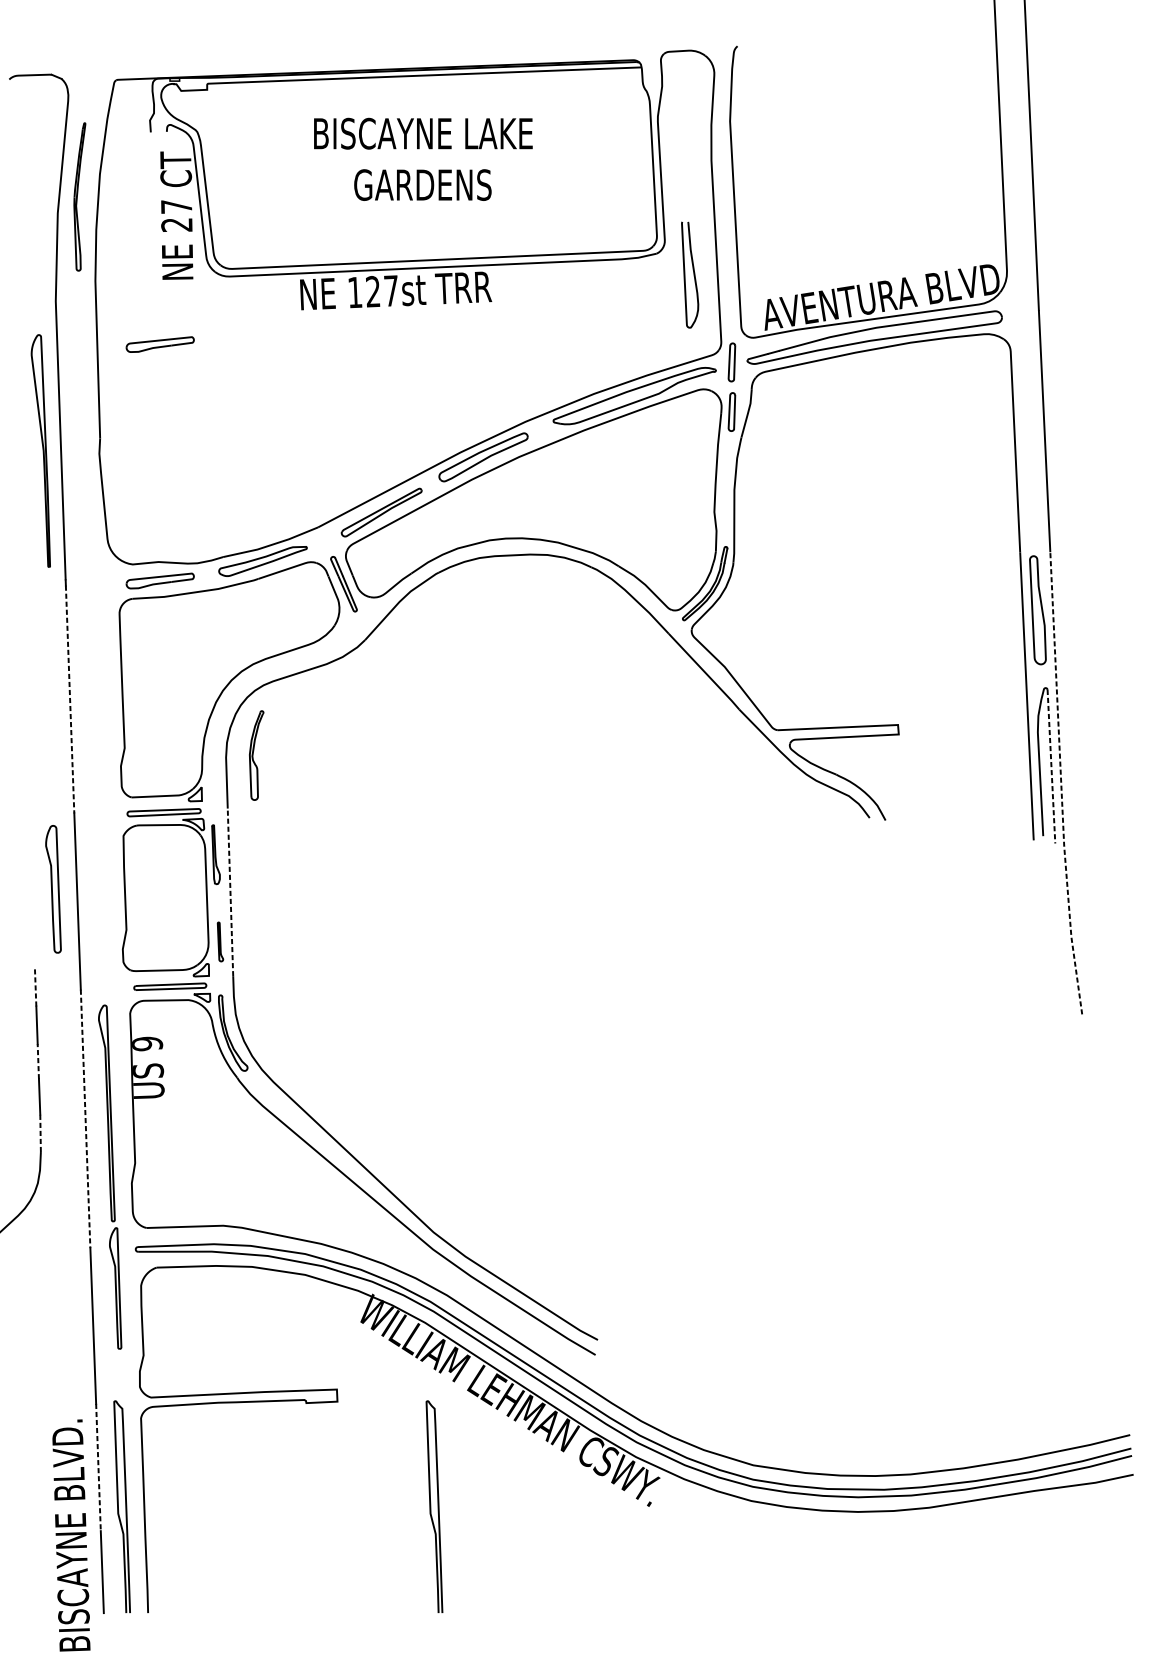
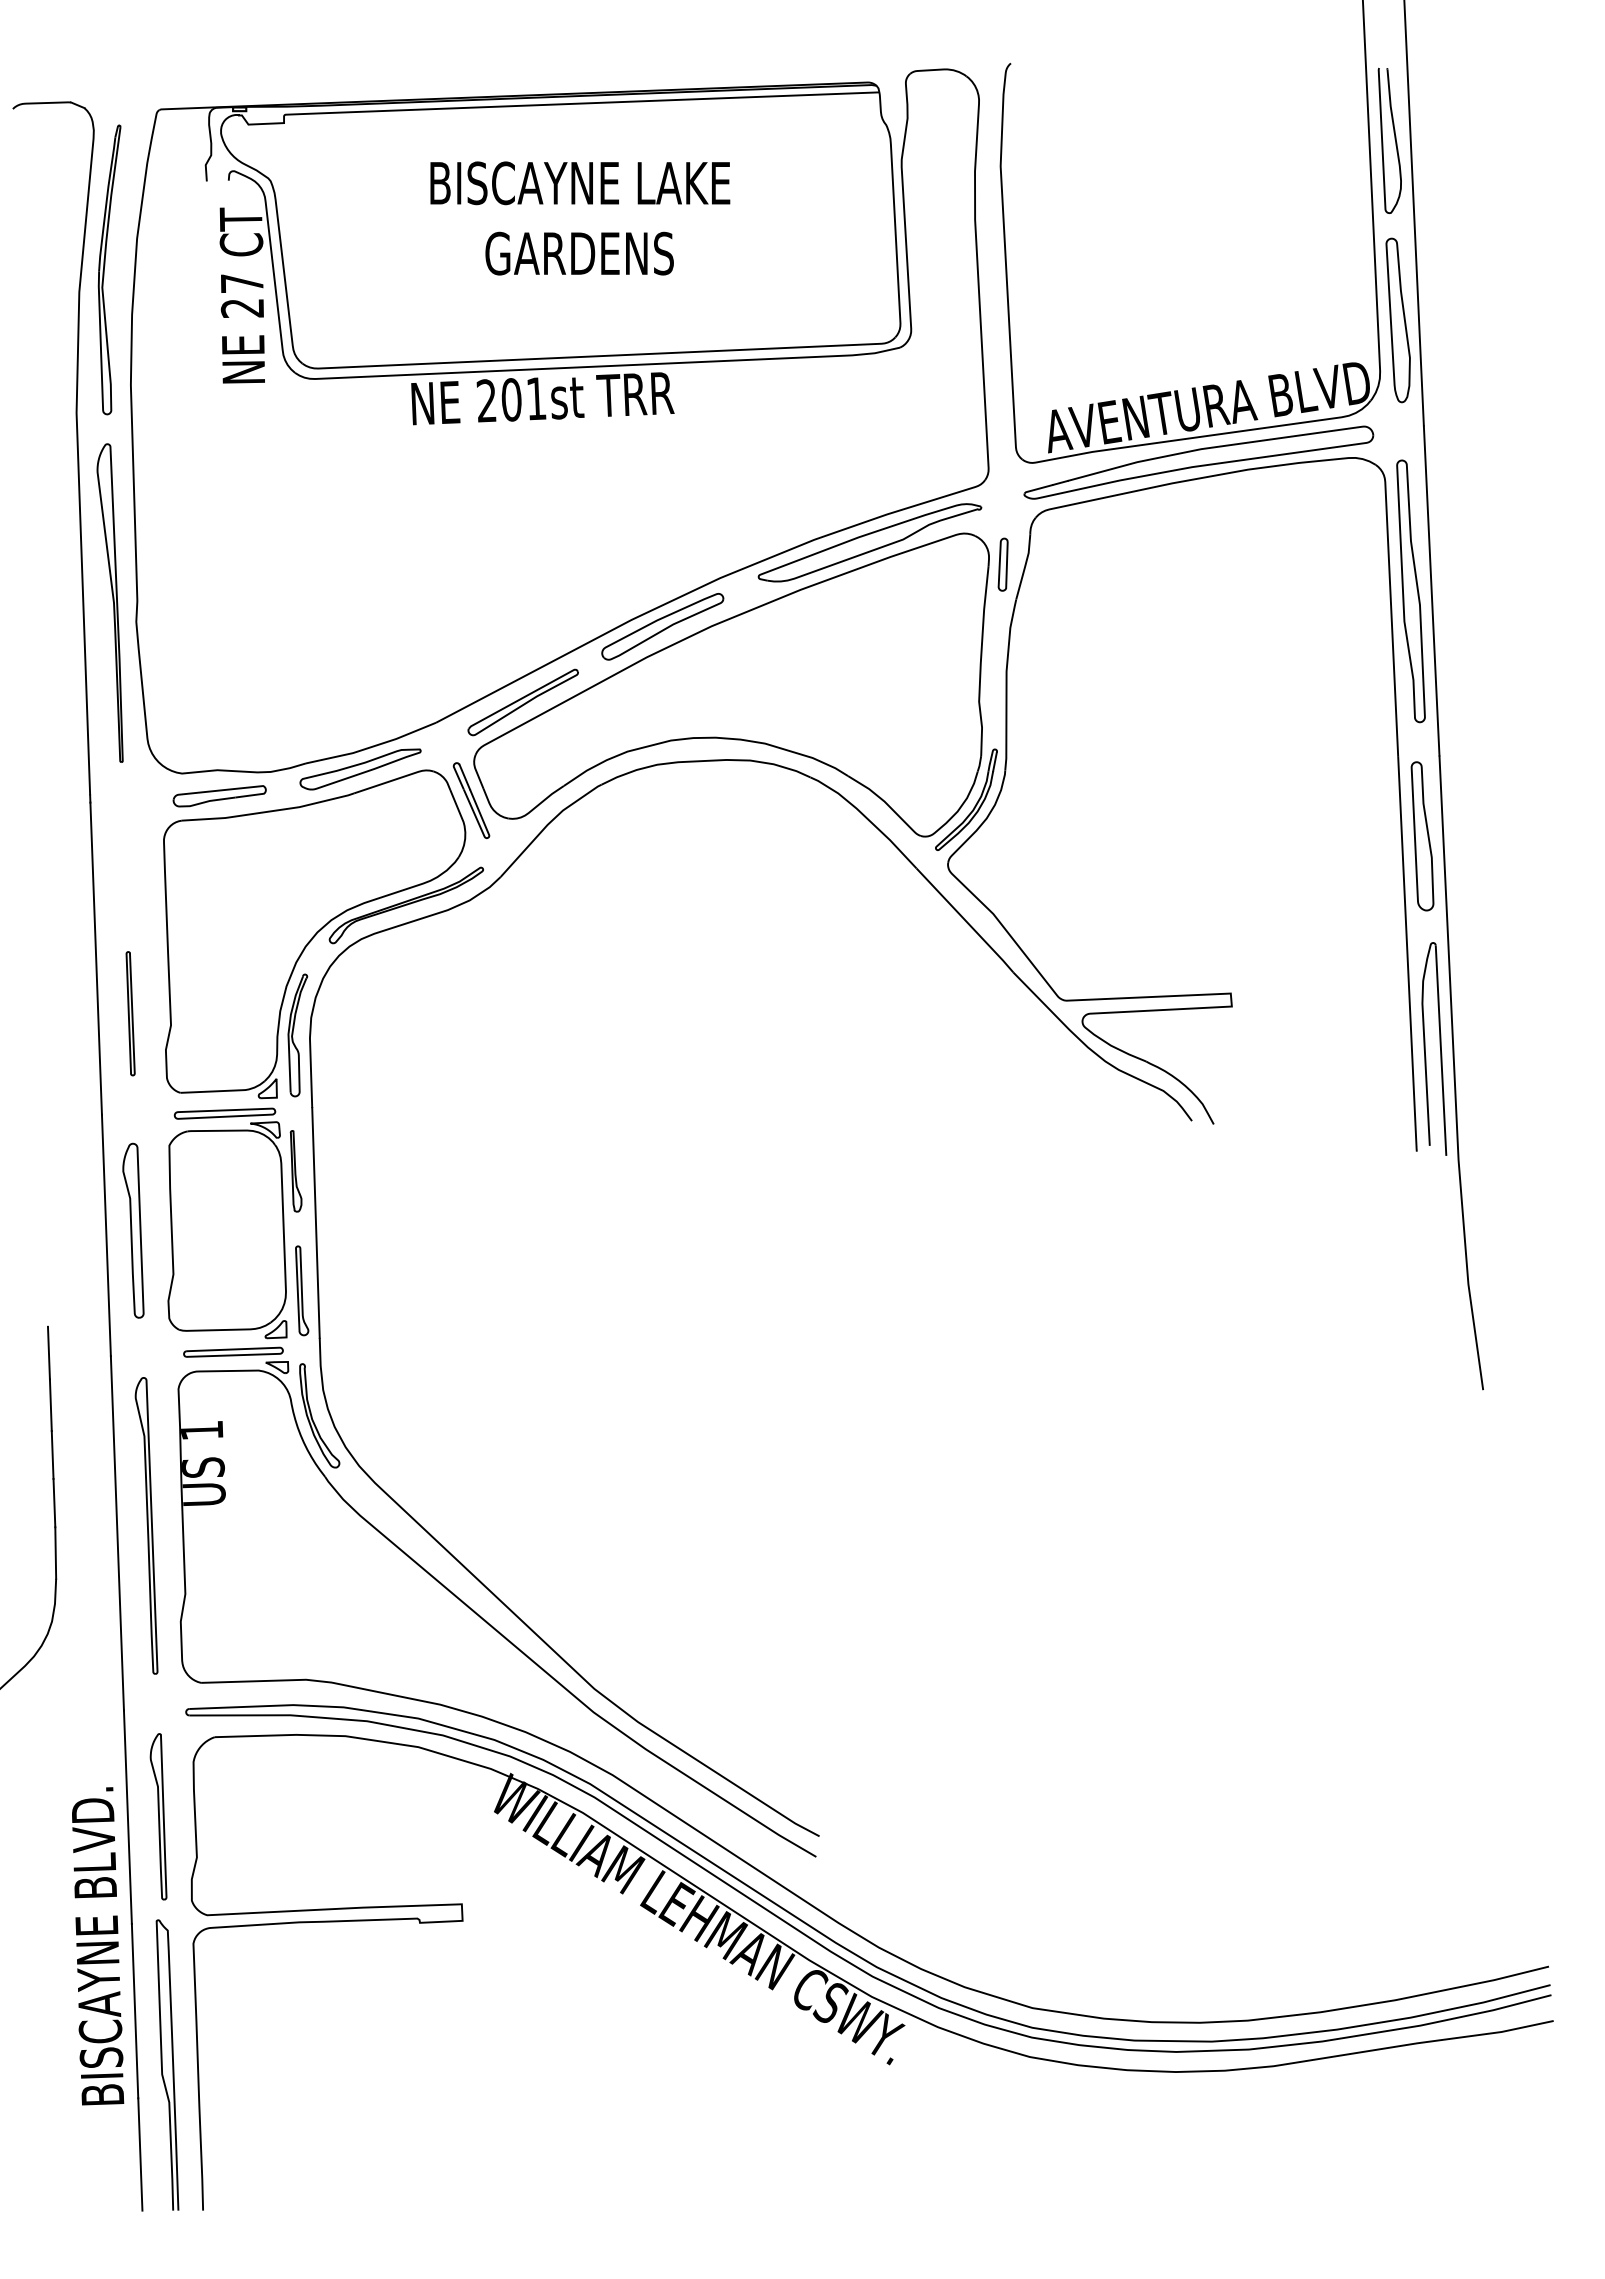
part: (79, 196) -> (109, 269), size x1.43
part: (1019, 233) -> (1397, 320), added
part: (689, 274) -> (1389, 140), moved
text: (373, 291) -> (511, 399), 127st -> 201st
part: (160, 344) -> (219, 472), removed
part: (731, 362) -> (1002, 496), removed
part: (1029, 431) -> (1410, 591), added
part: (40, 450) -> (109, 602), moved
part: (296, 660) -> (406, 905), added
line: (70, 700) -> (96, 959), dashed -> solid
part: (95, 739) -> (130, 1013), added
part: (256, 755) -> (297, 1035), moved
line: (1051, 767) -> (1441, 1051), dashed -> solid
line: (1061, 784) -> (1454, 1074), dashed -> solid
part: (53, 889) -> (133, 1230), moved
line: (230, 892) -> (315, 1222), dashed -> solid
part: (220, 941) -> (302, 1290), size x1.67
line: (35, 986) -> (48, 1352), dashed -> solid
text: (147, 1043) -> (202, 1430), 9 -> 1
line: (38, 1061) -> (52, 1454), dashed -> solid
line: (85, 1119) -> (117, 1533), dashed -> solid
line: (40, 1133) -> (55, 1553), dashed -> solid
part: (115, 1288) -> (158, 1816), moved
line: (98, 1467) -> (135, 2011), dashed -> solid
curve: (430, 1506) -> (590, 2064), removed
text: (71, 1535) -> (98, 1946), moved

